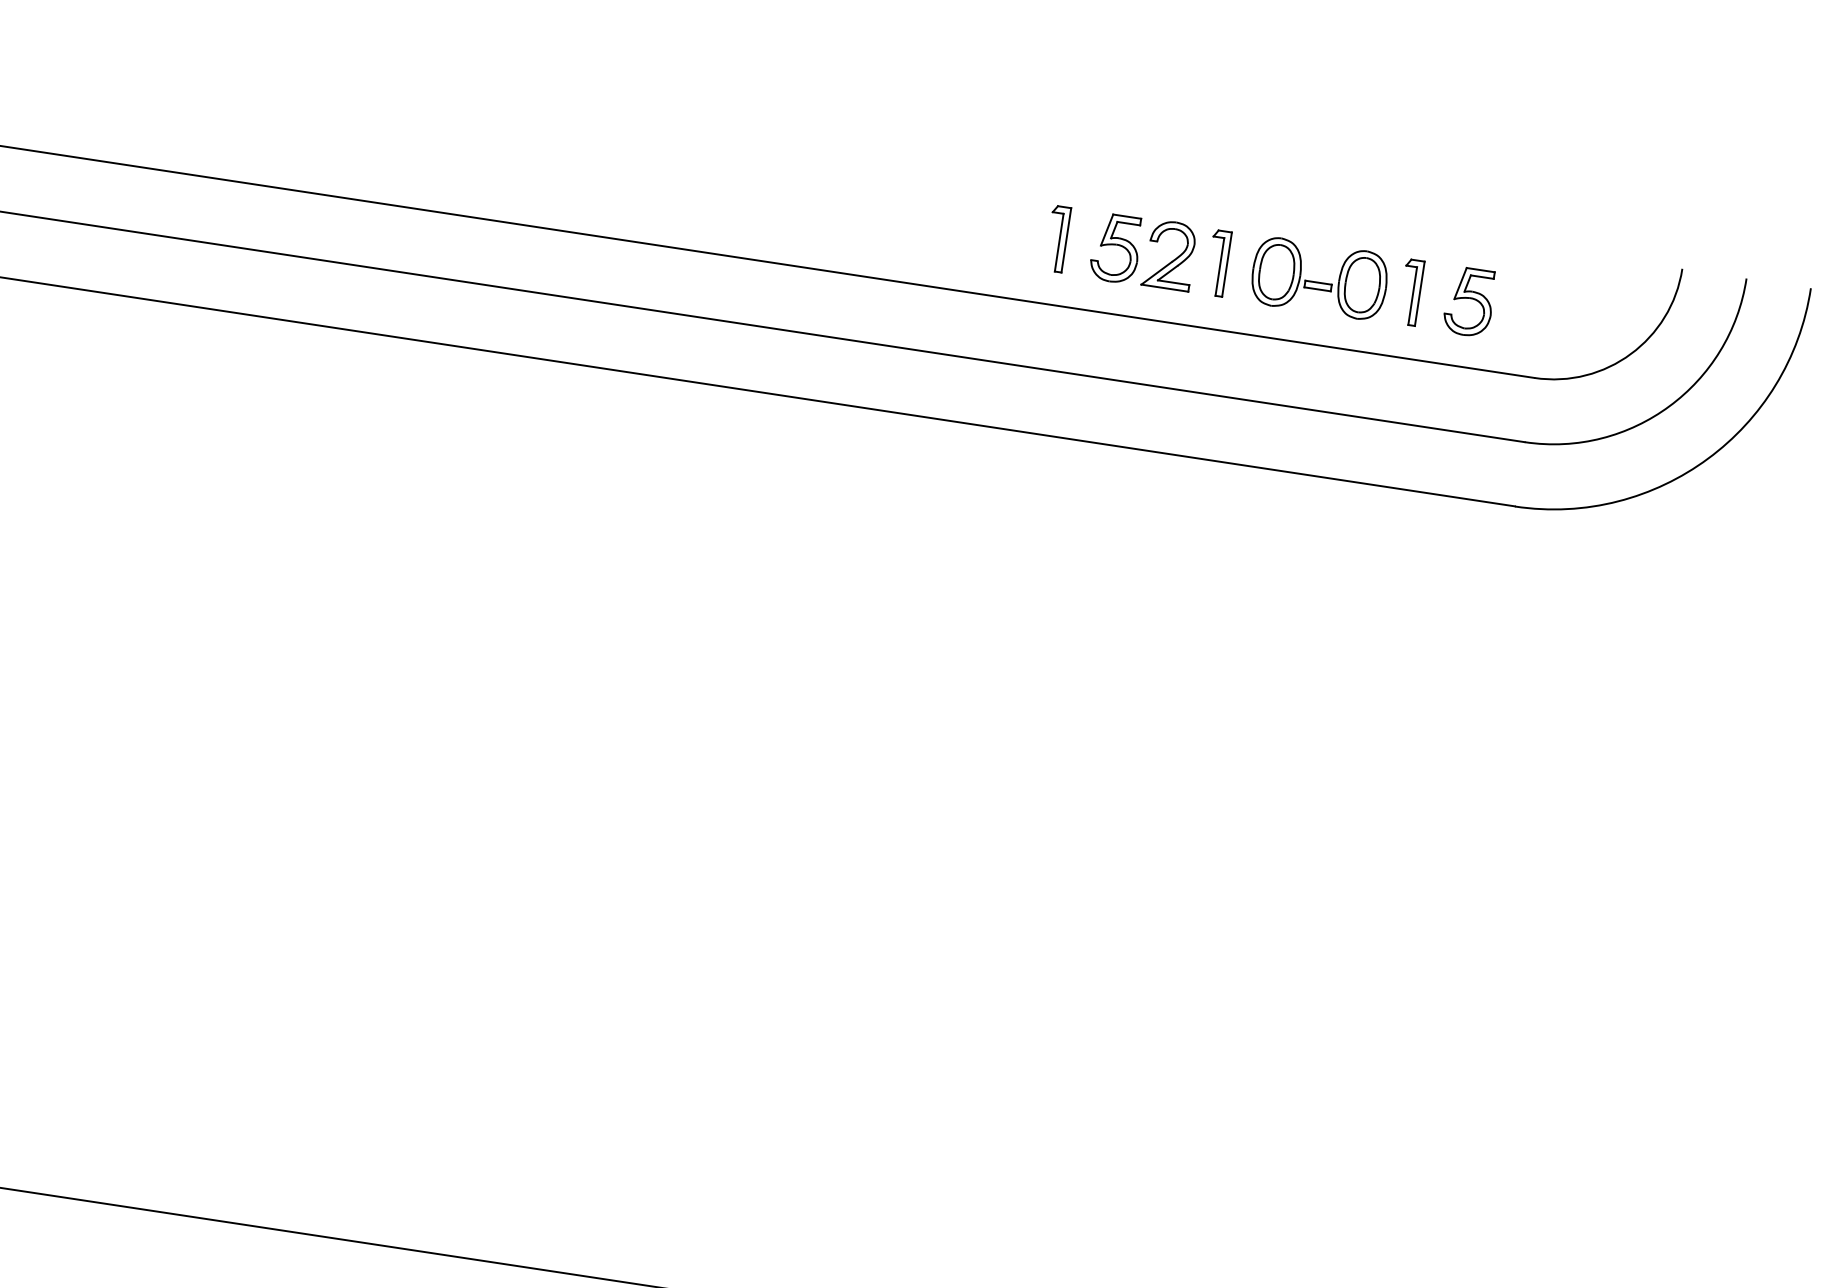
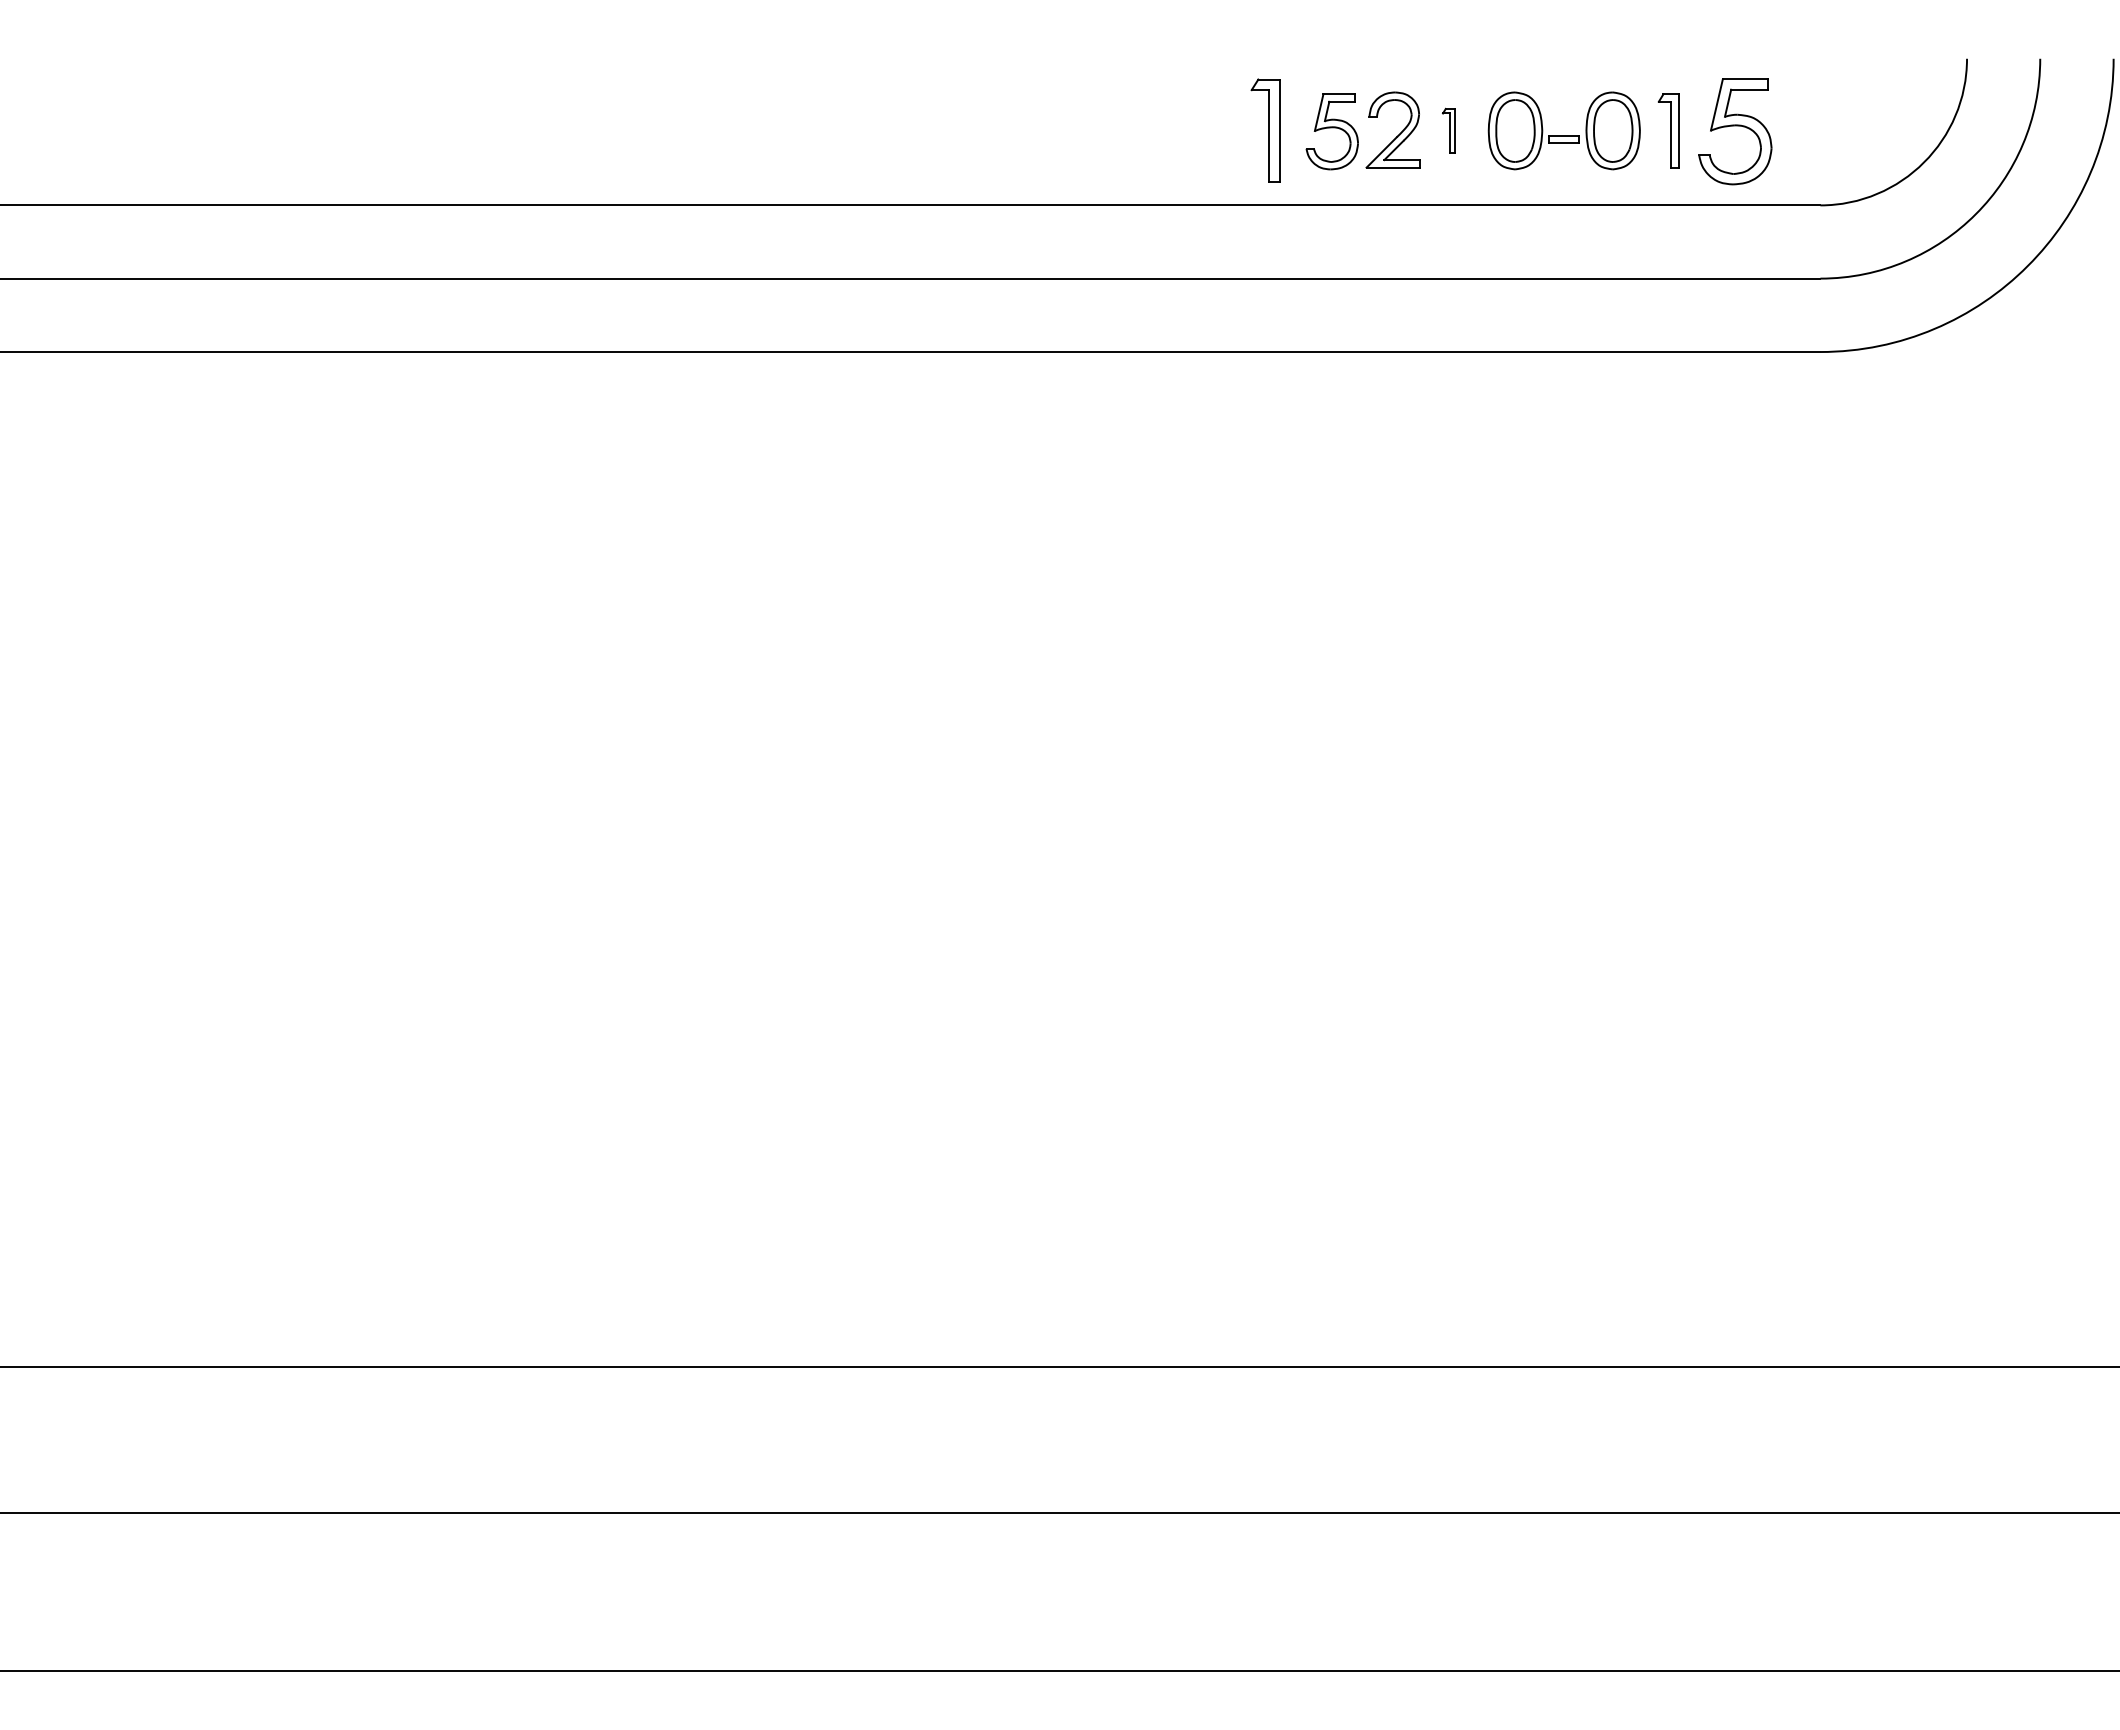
part: (1057, 238) -> (1265, 130), size x1.4
part: (1218, 262) -> (1448, 130), size x0.6
part: (1469, 301) -> (1735, 131), size x1.4

